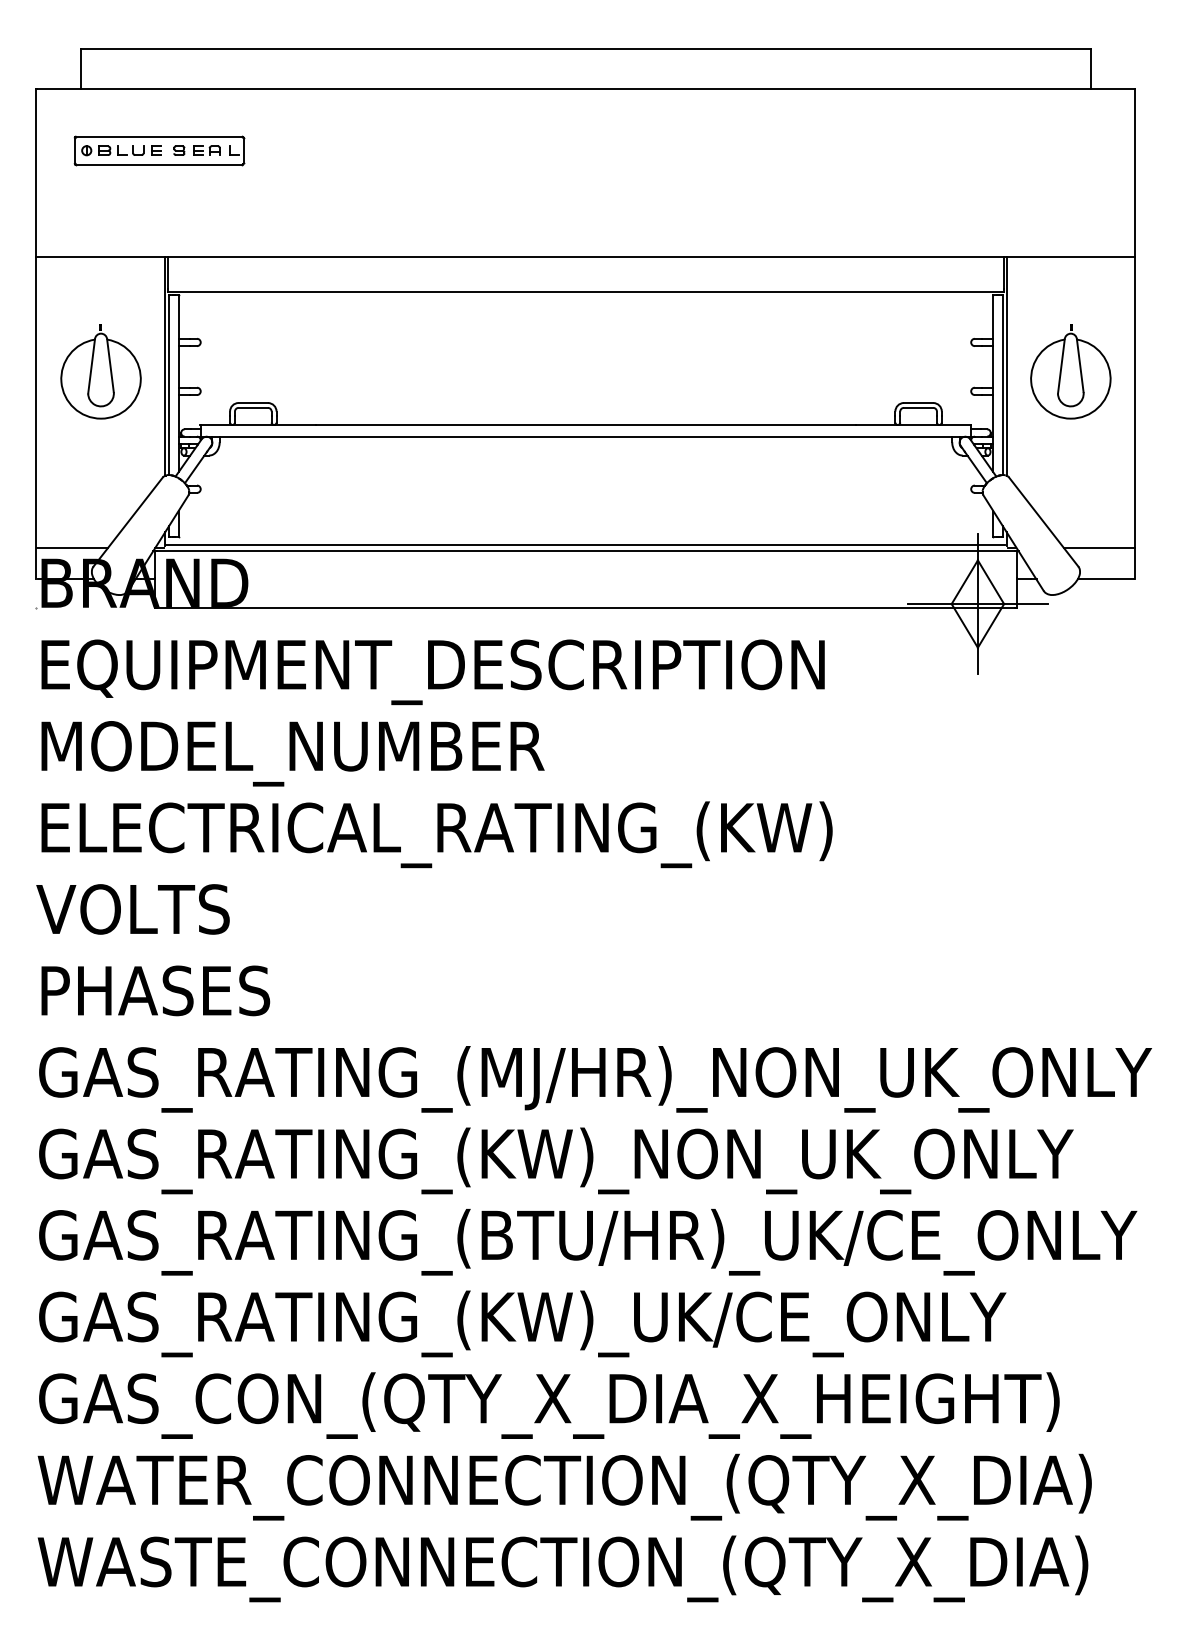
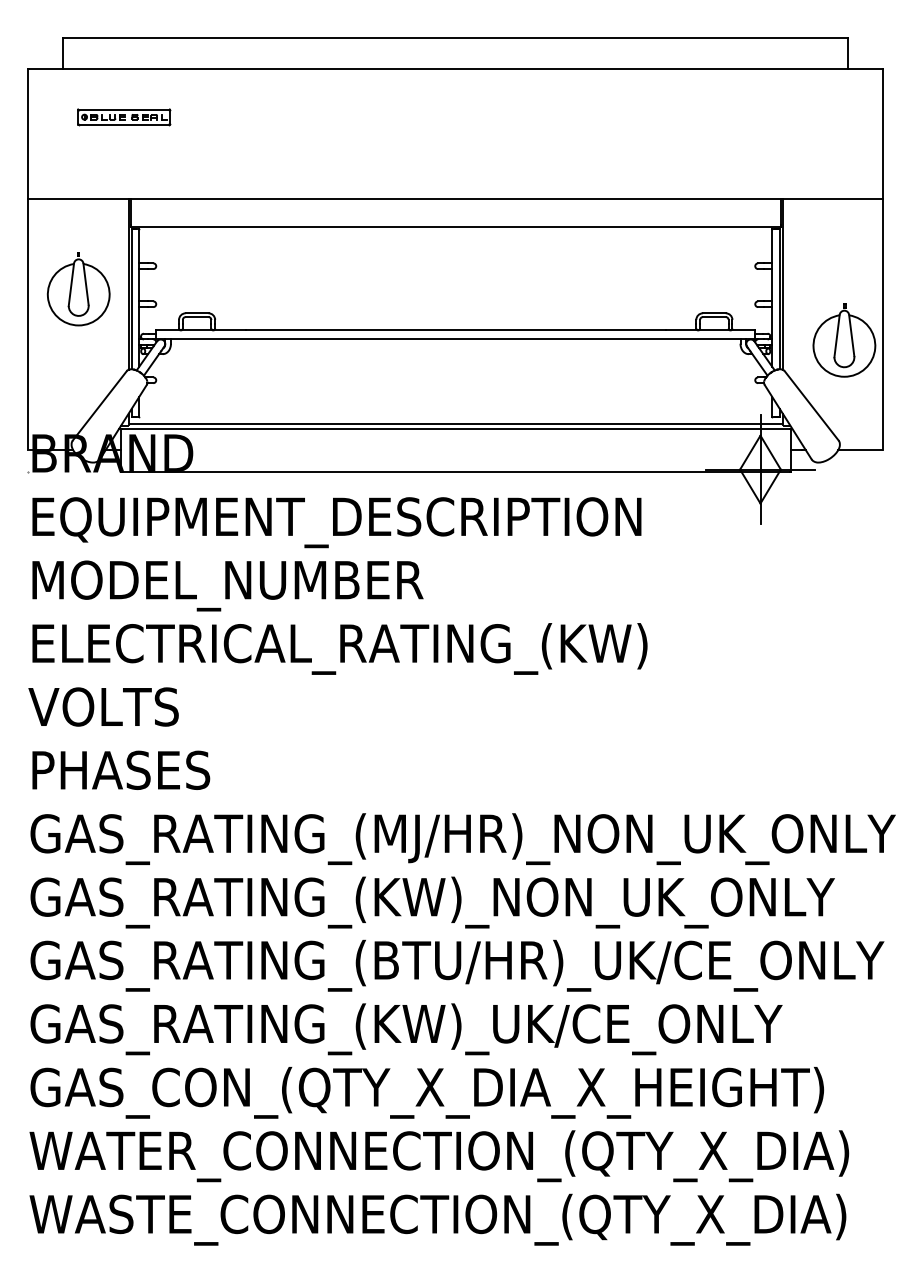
part: (159, 150) -> (124, 116), size x0.7
part: (1070, 371) -> (844, 340), moved
line: (72, 547) -> (56, 425), removed
line: (1099, 547) -> (855, 425), removed

